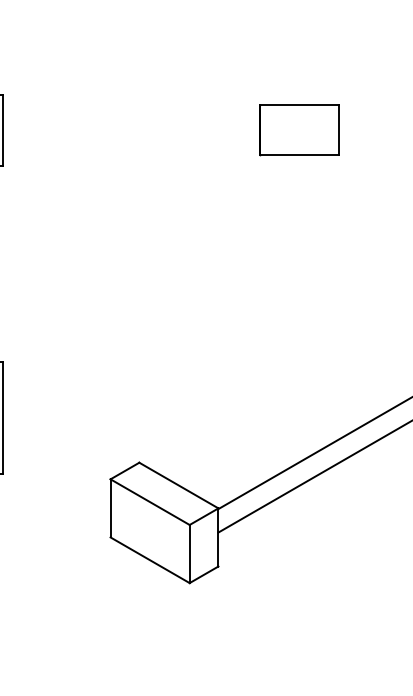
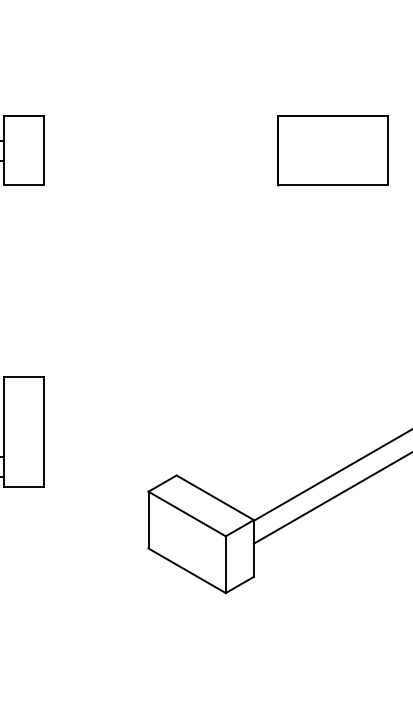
part: (298, 130) -> (332, 150), size x1.43

